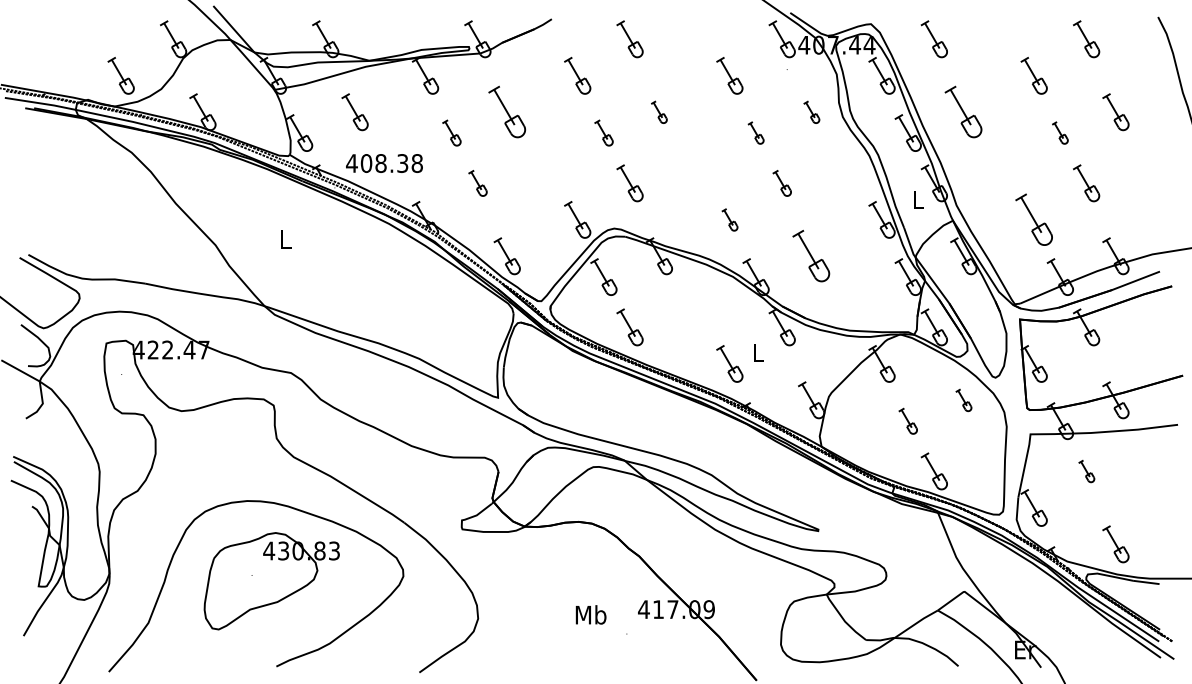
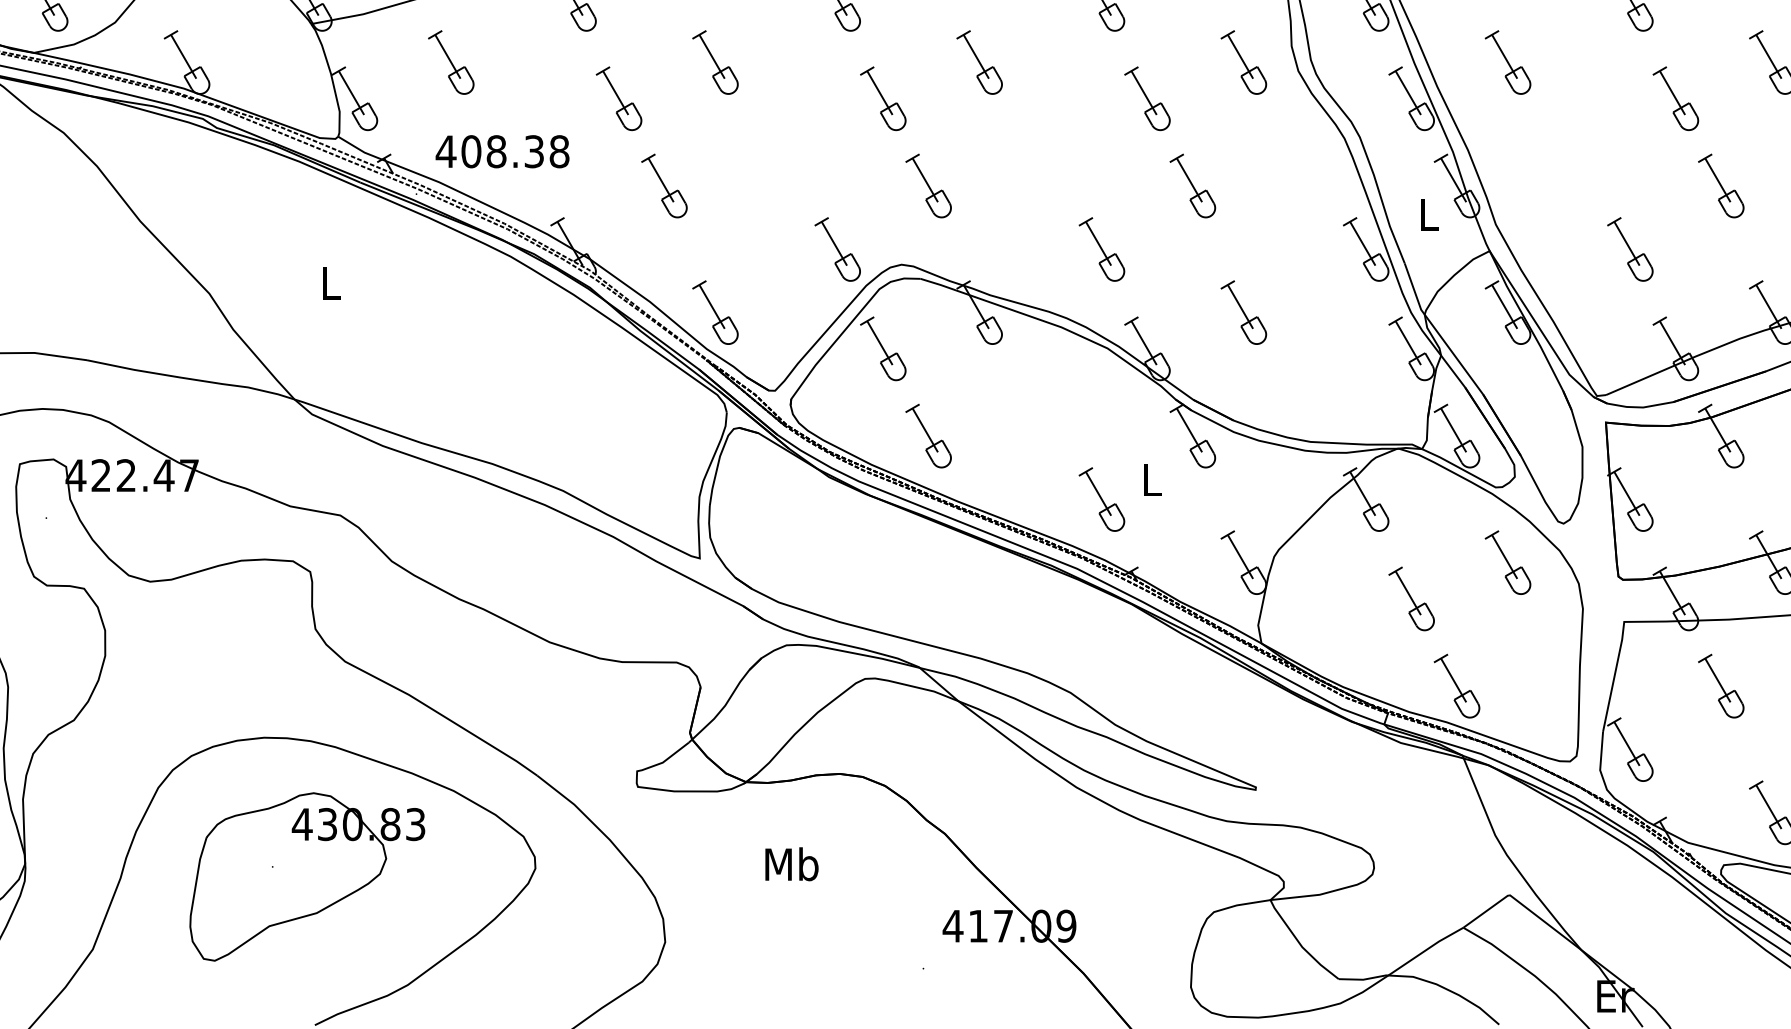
part: (506, 112) -> (714, 63), size x0.71
part: (658, 112) -> (978, 63), size x1.67
part: (811, 112) -> (1243, 63), size x1.67
part: (963, 112) -> (1507, 63), size x0.71
part: (451, 132) -> (618, 97), size x1.43
part: (603, 132) -> (882, 97), size x1.43
part: (755, 132) -> (1146, 97), size x1.67
part: (1059, 132) -> (1674, 97), size x1.67
part: (477, 183) -> (664, 186), size x1.43
part: (781, 183) -> (1191, 186), size x1.43
part: (729, 219) -> (1101, 248), size x1.67
part: (1033, 219) -> (1629, 248), size x0.71
part: (811, 256) -> (1243, 313), size x0.71
part: (963, 400) -> (1507, 563), size x1.67
part: (907, 421) -> (1410, 599), size x1.43
part: (1086, 471) -> (1721, 686), size x1.67
text: (590, 614) -> (790, 863), moved

